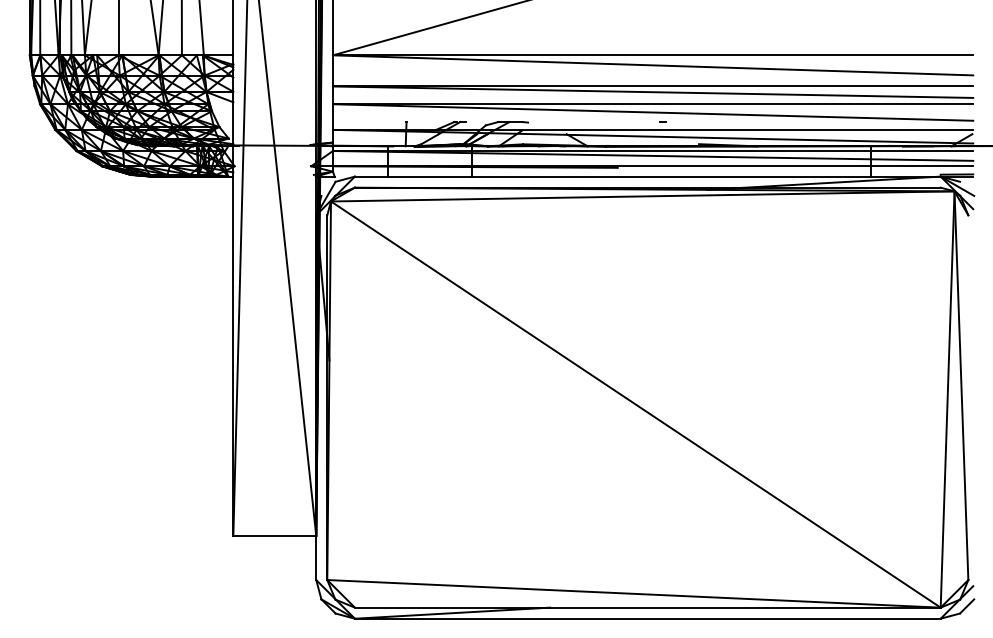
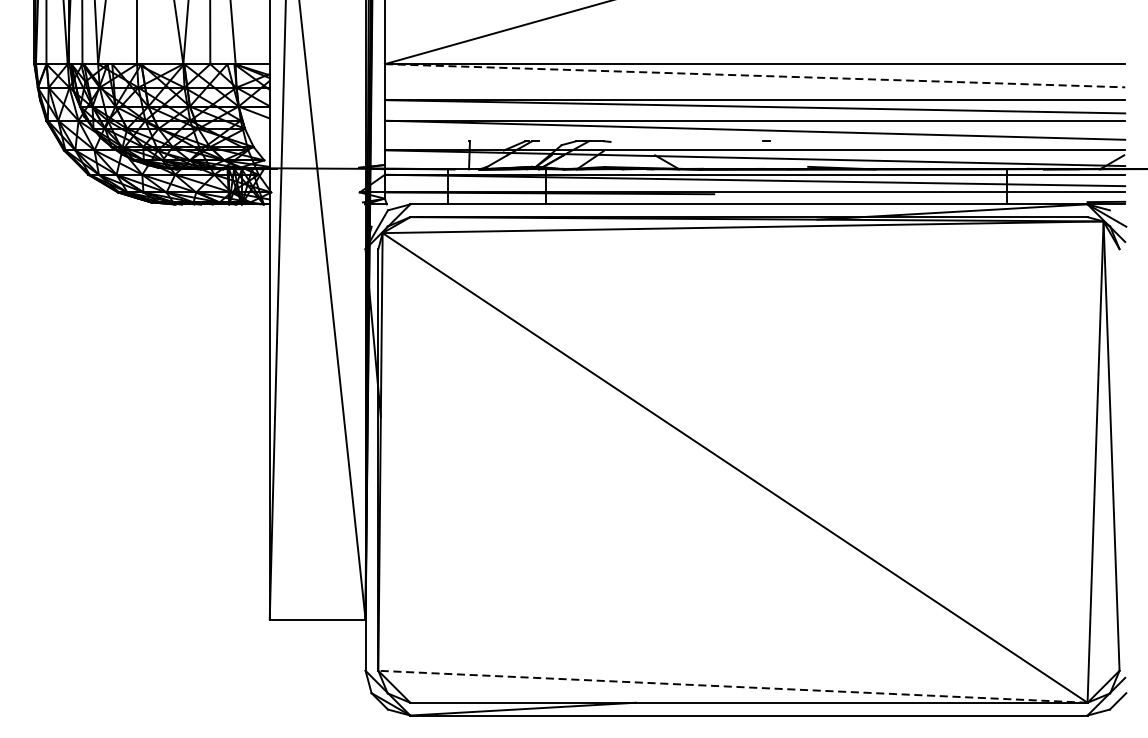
line: (653, 65) -> (755, 75), solid -> dashed
line: (633, 593) -> (732, 686), solid -> dashed

